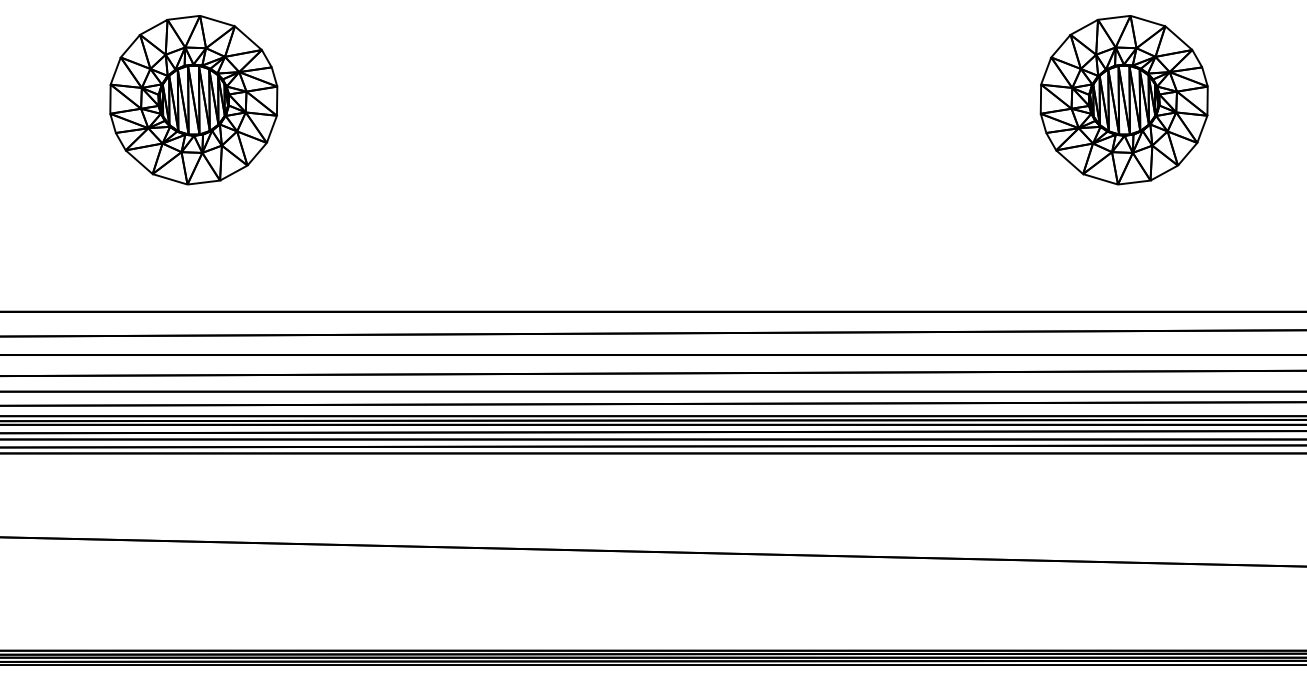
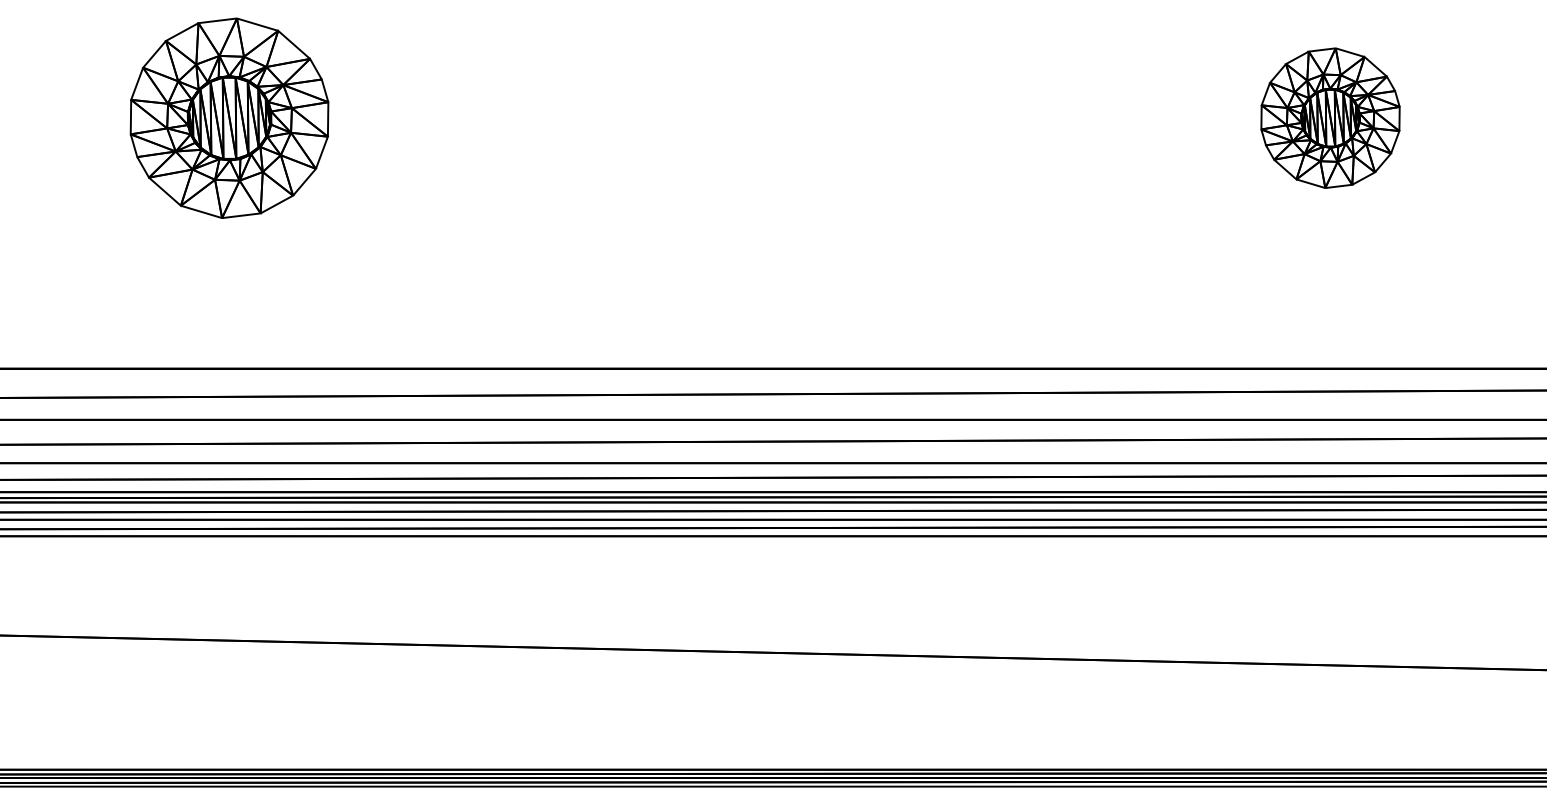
part: (1124, 99) -> (1330, 117), size x0.7

